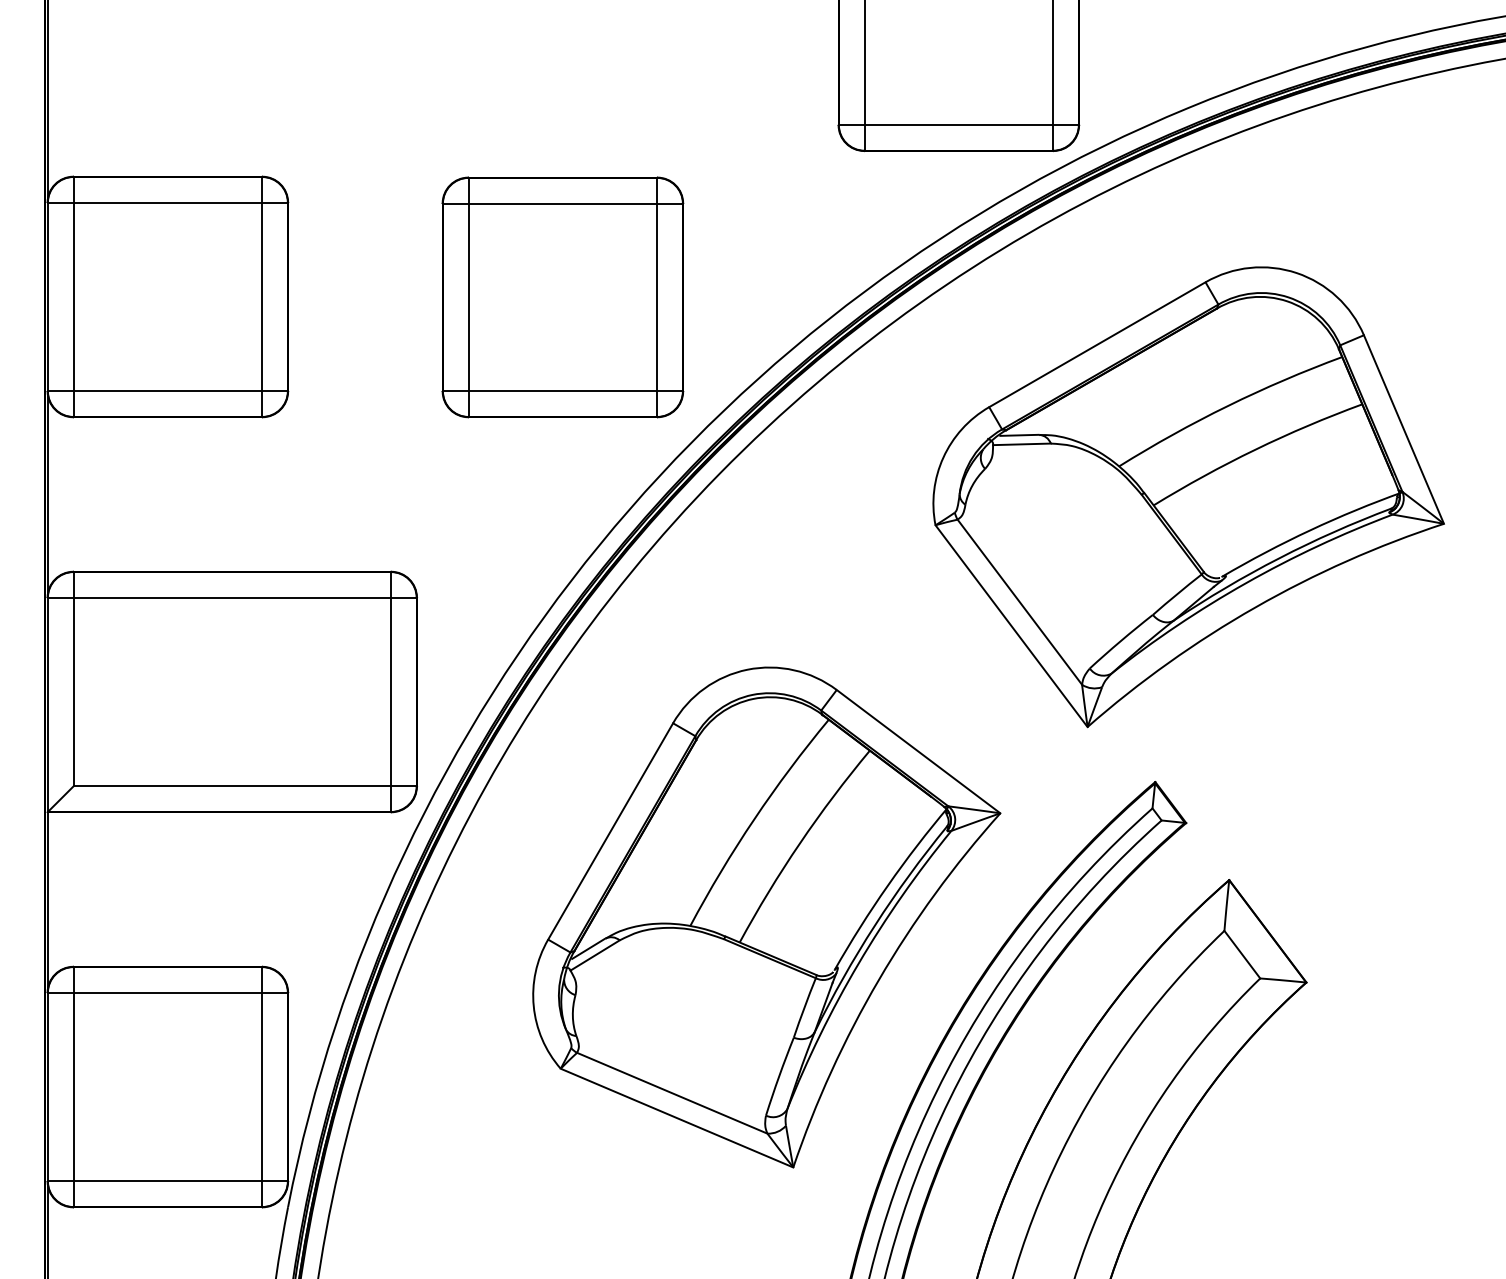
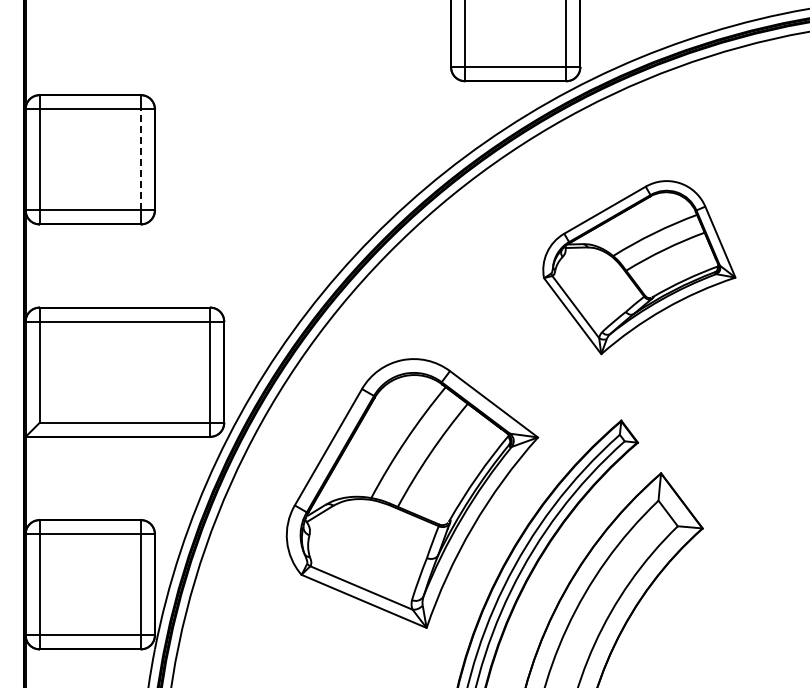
line: (261, 296) -> (140, 159), solid -> dashed
part: (562, 296) -> (302, 159), removed
part: (1189, 497) -> (639, 267), size x0.7

